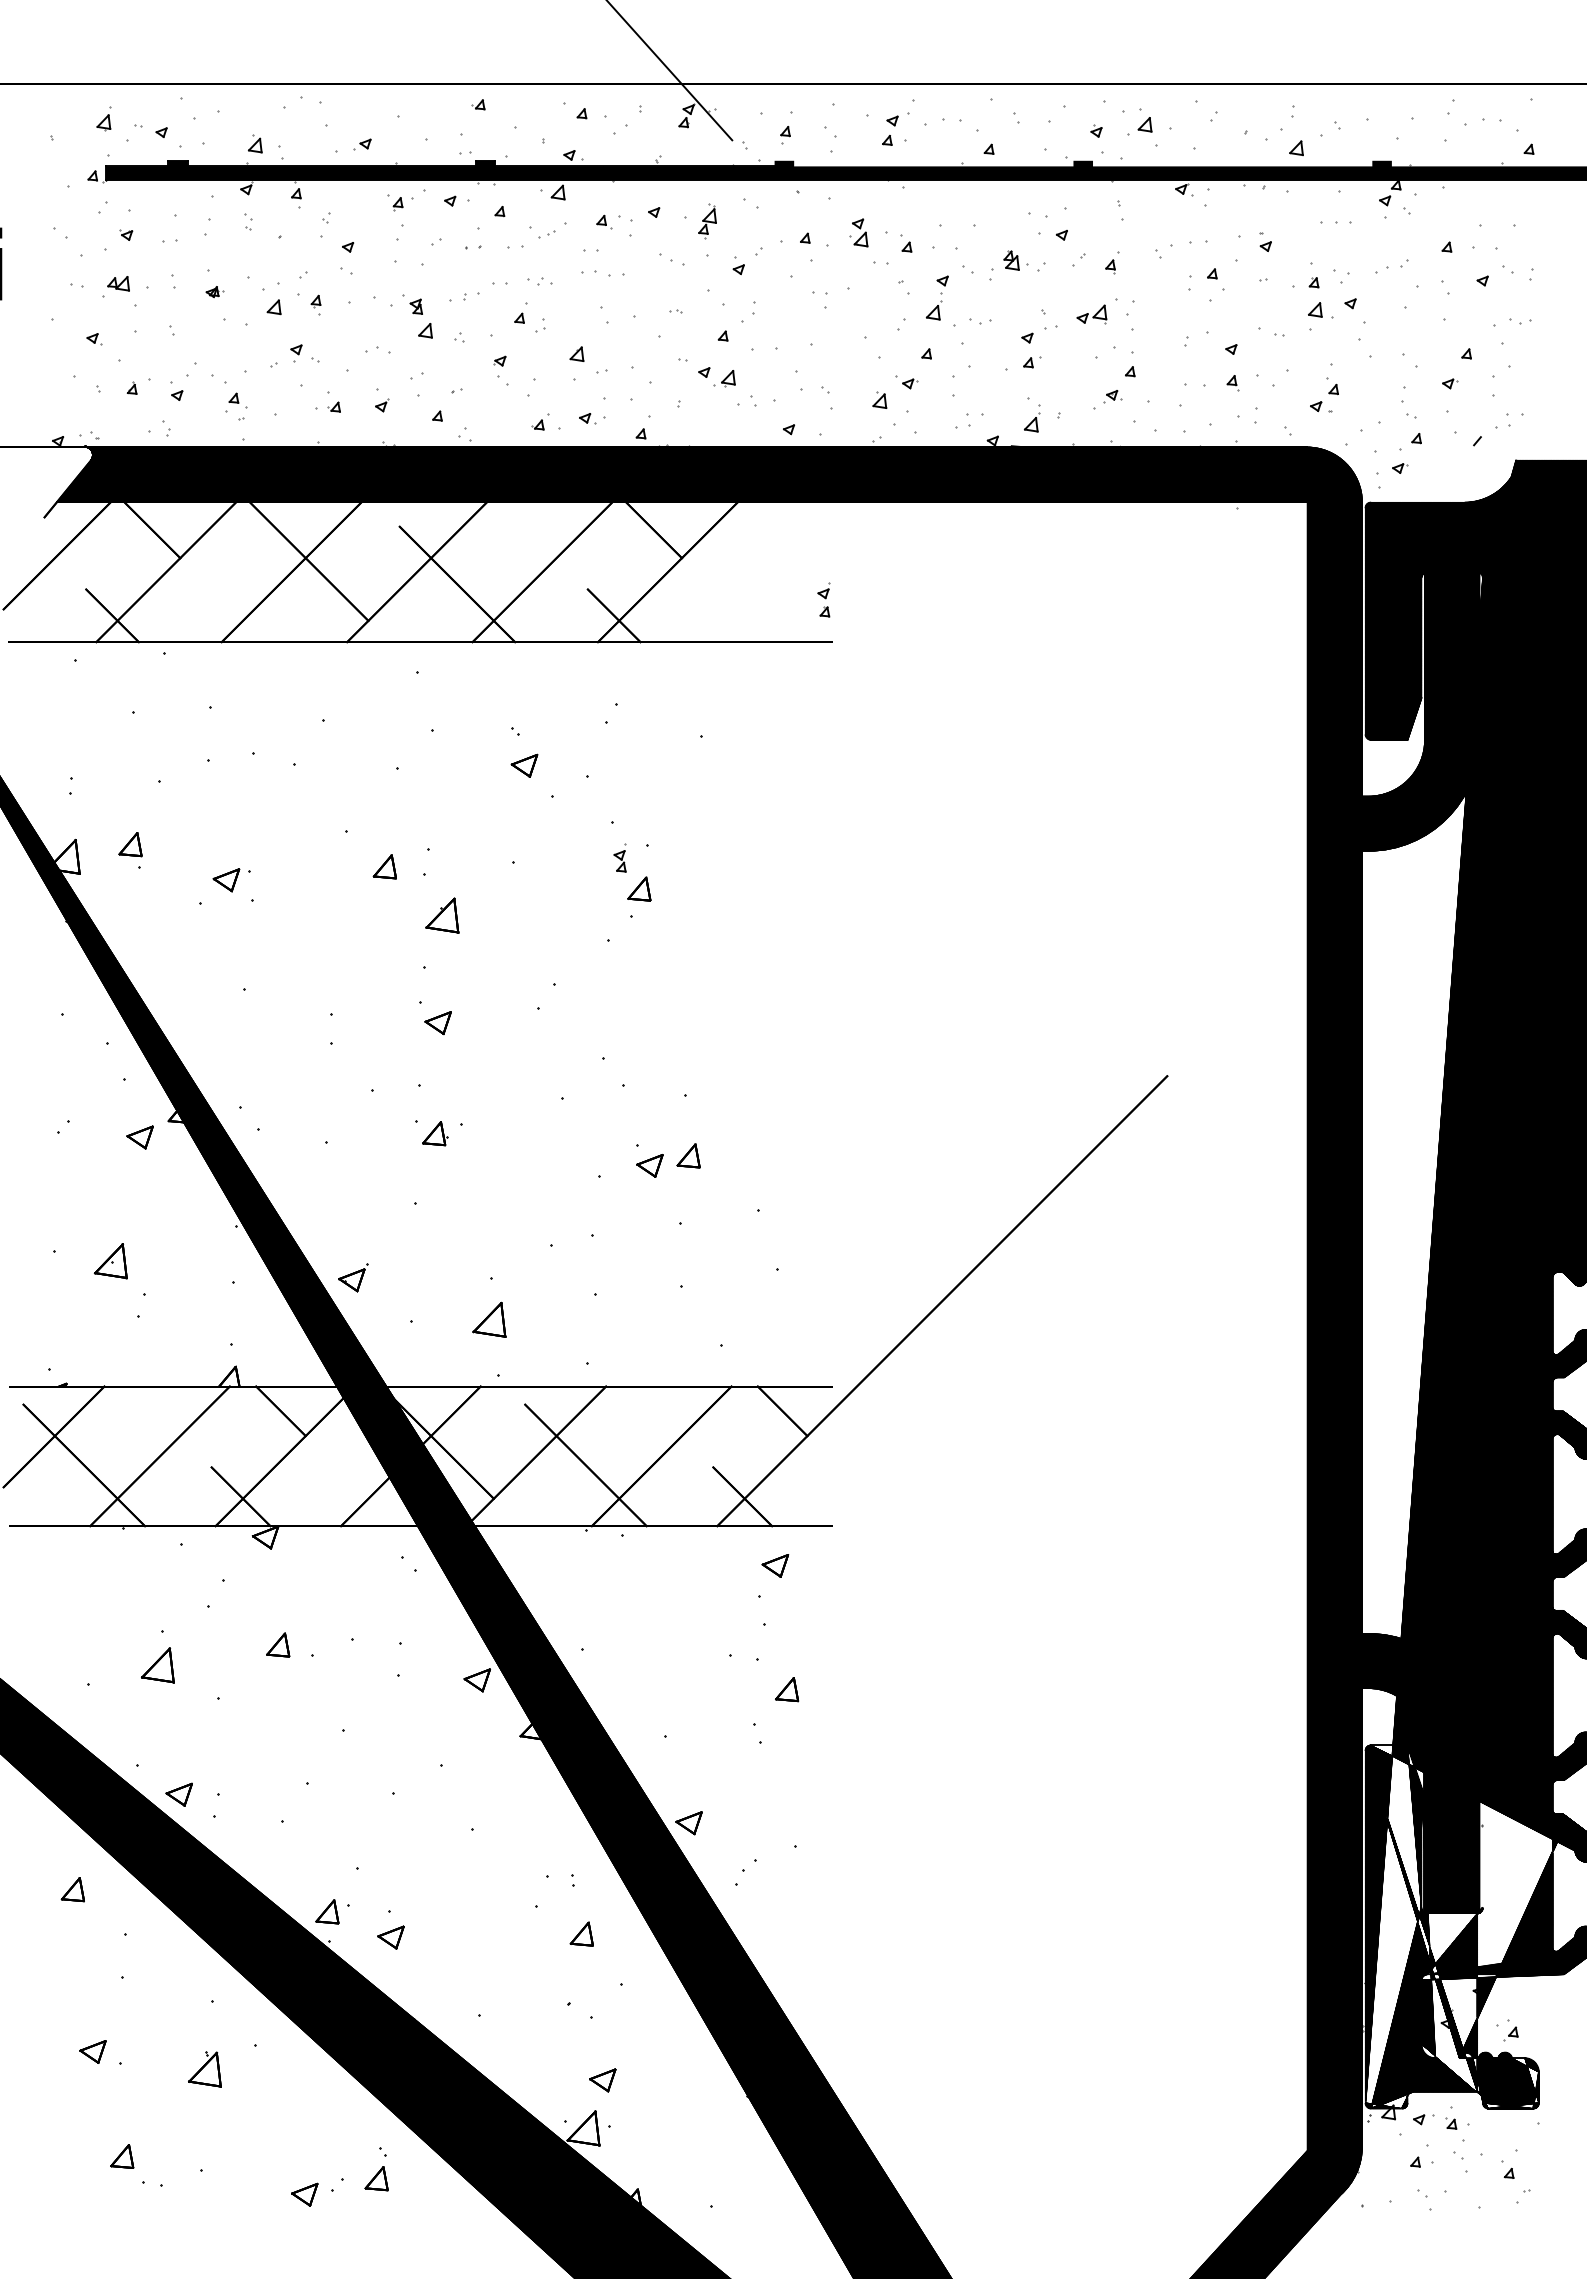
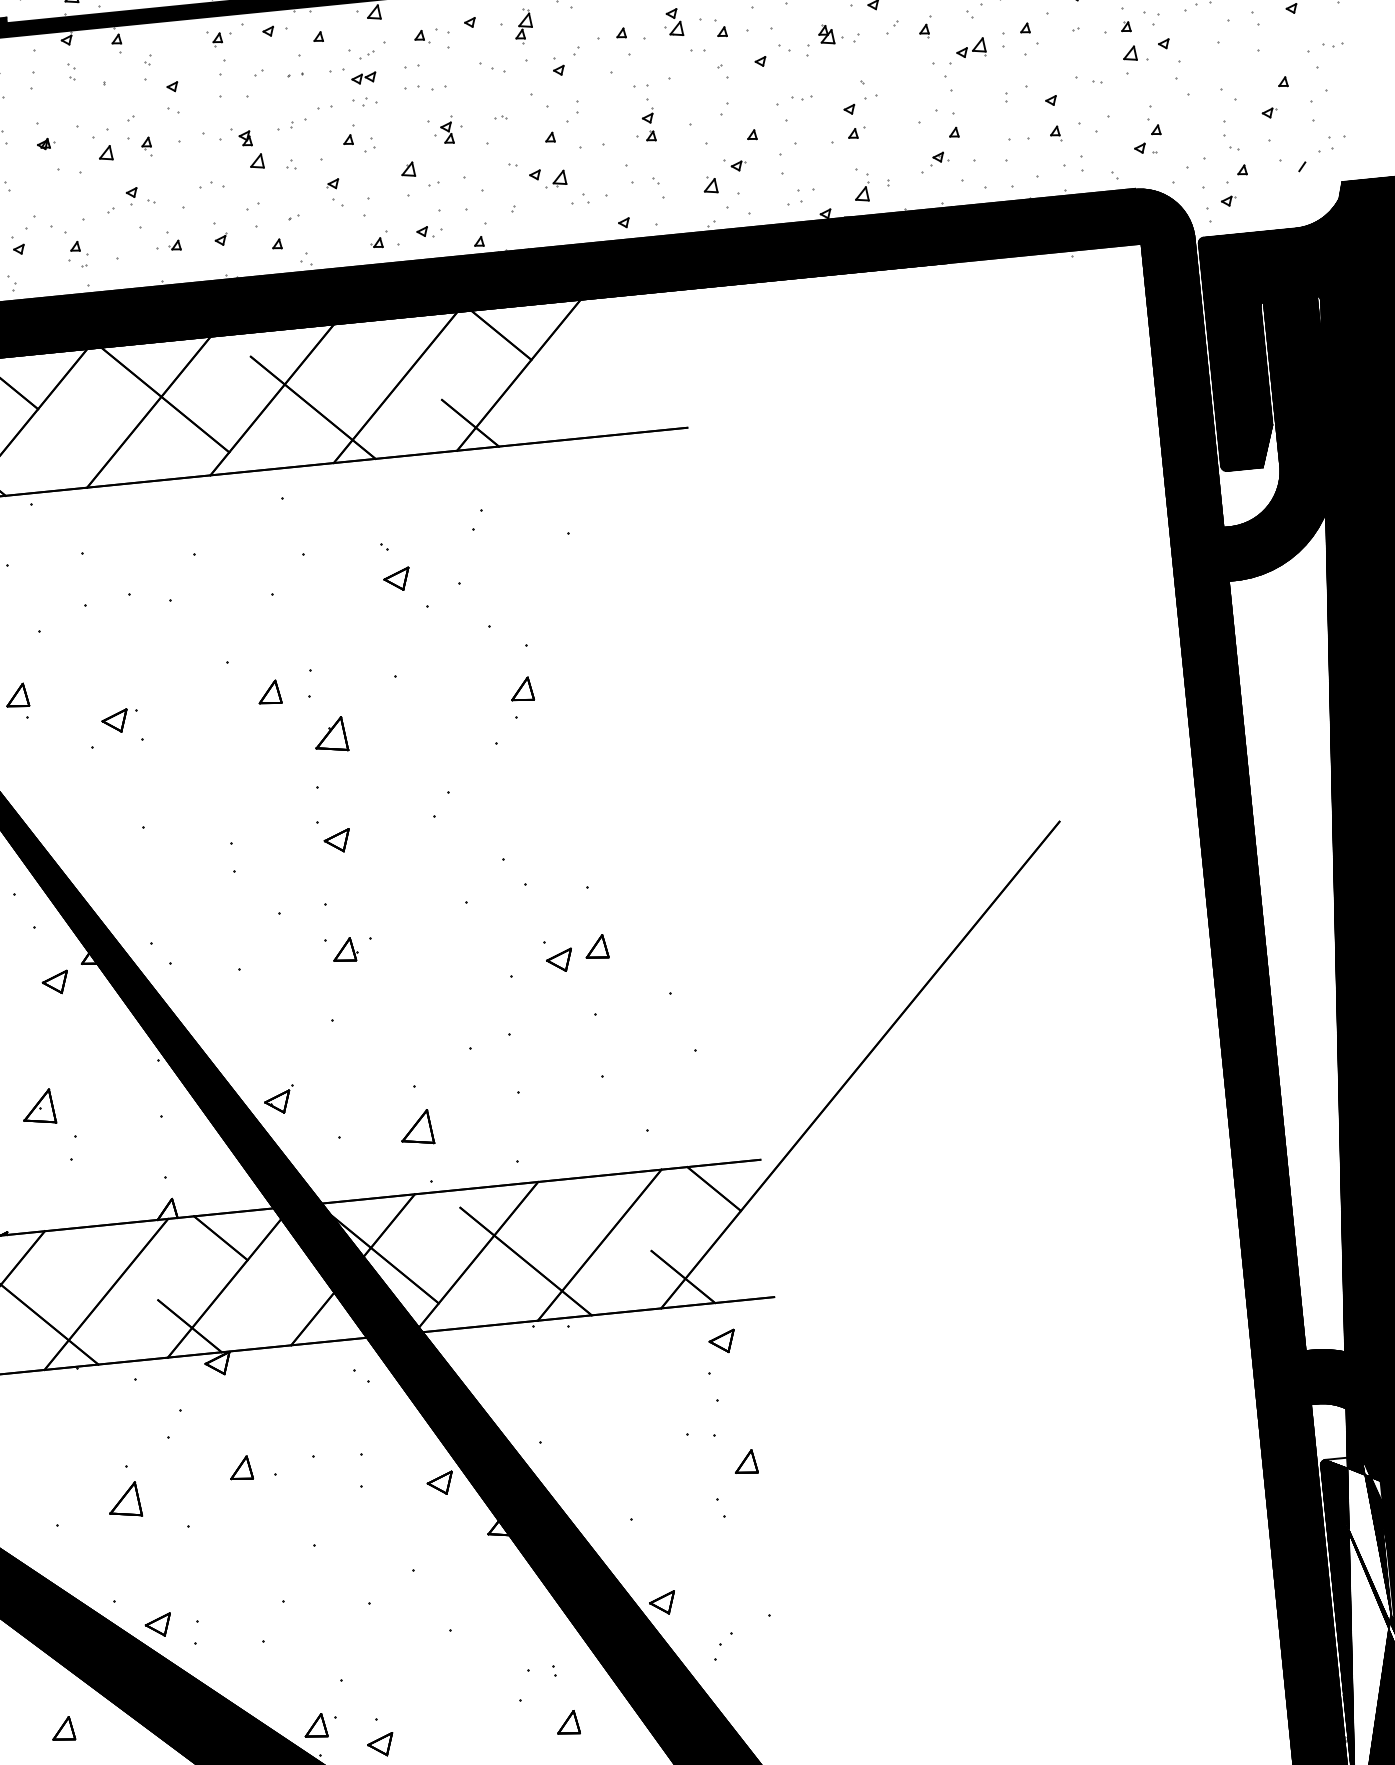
part: (541, 257) -> (363, 78), added
part: (933, 306) -> (754, 87), removed
part: (1091, 314) -> (970, 48), moved
part: (823, 599) -> (648, 124), moved
part: (619, 857) -> (446, 129), moved

